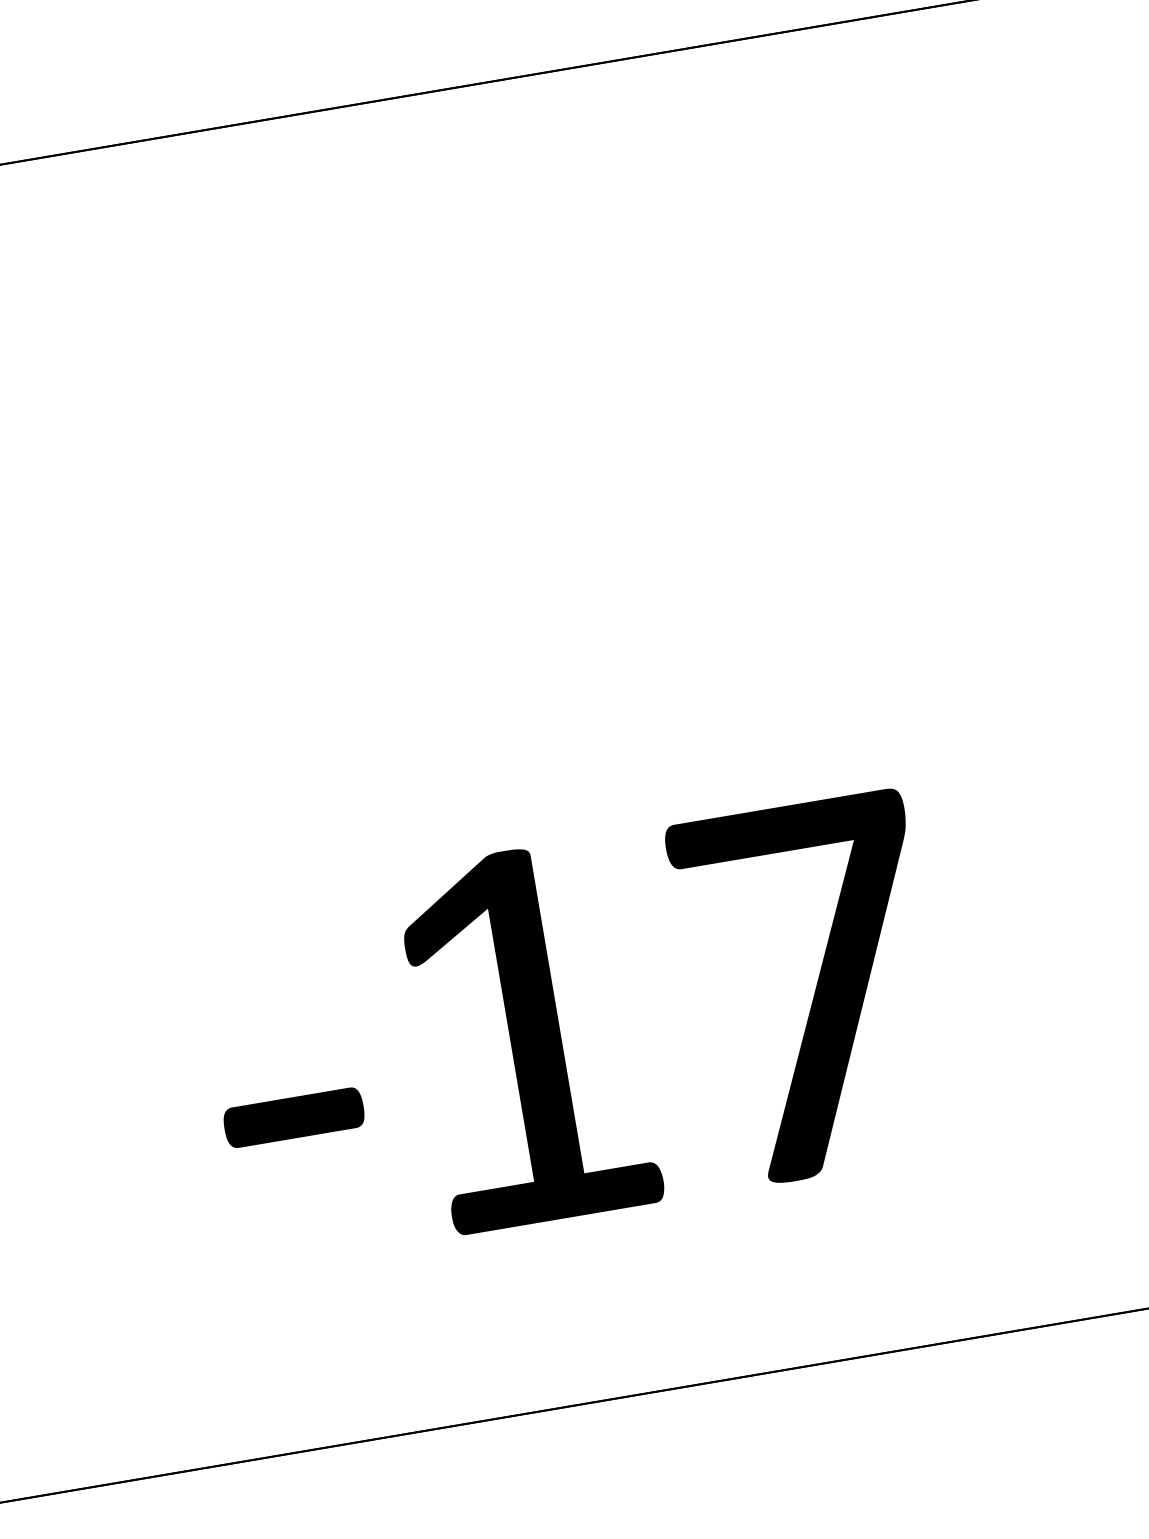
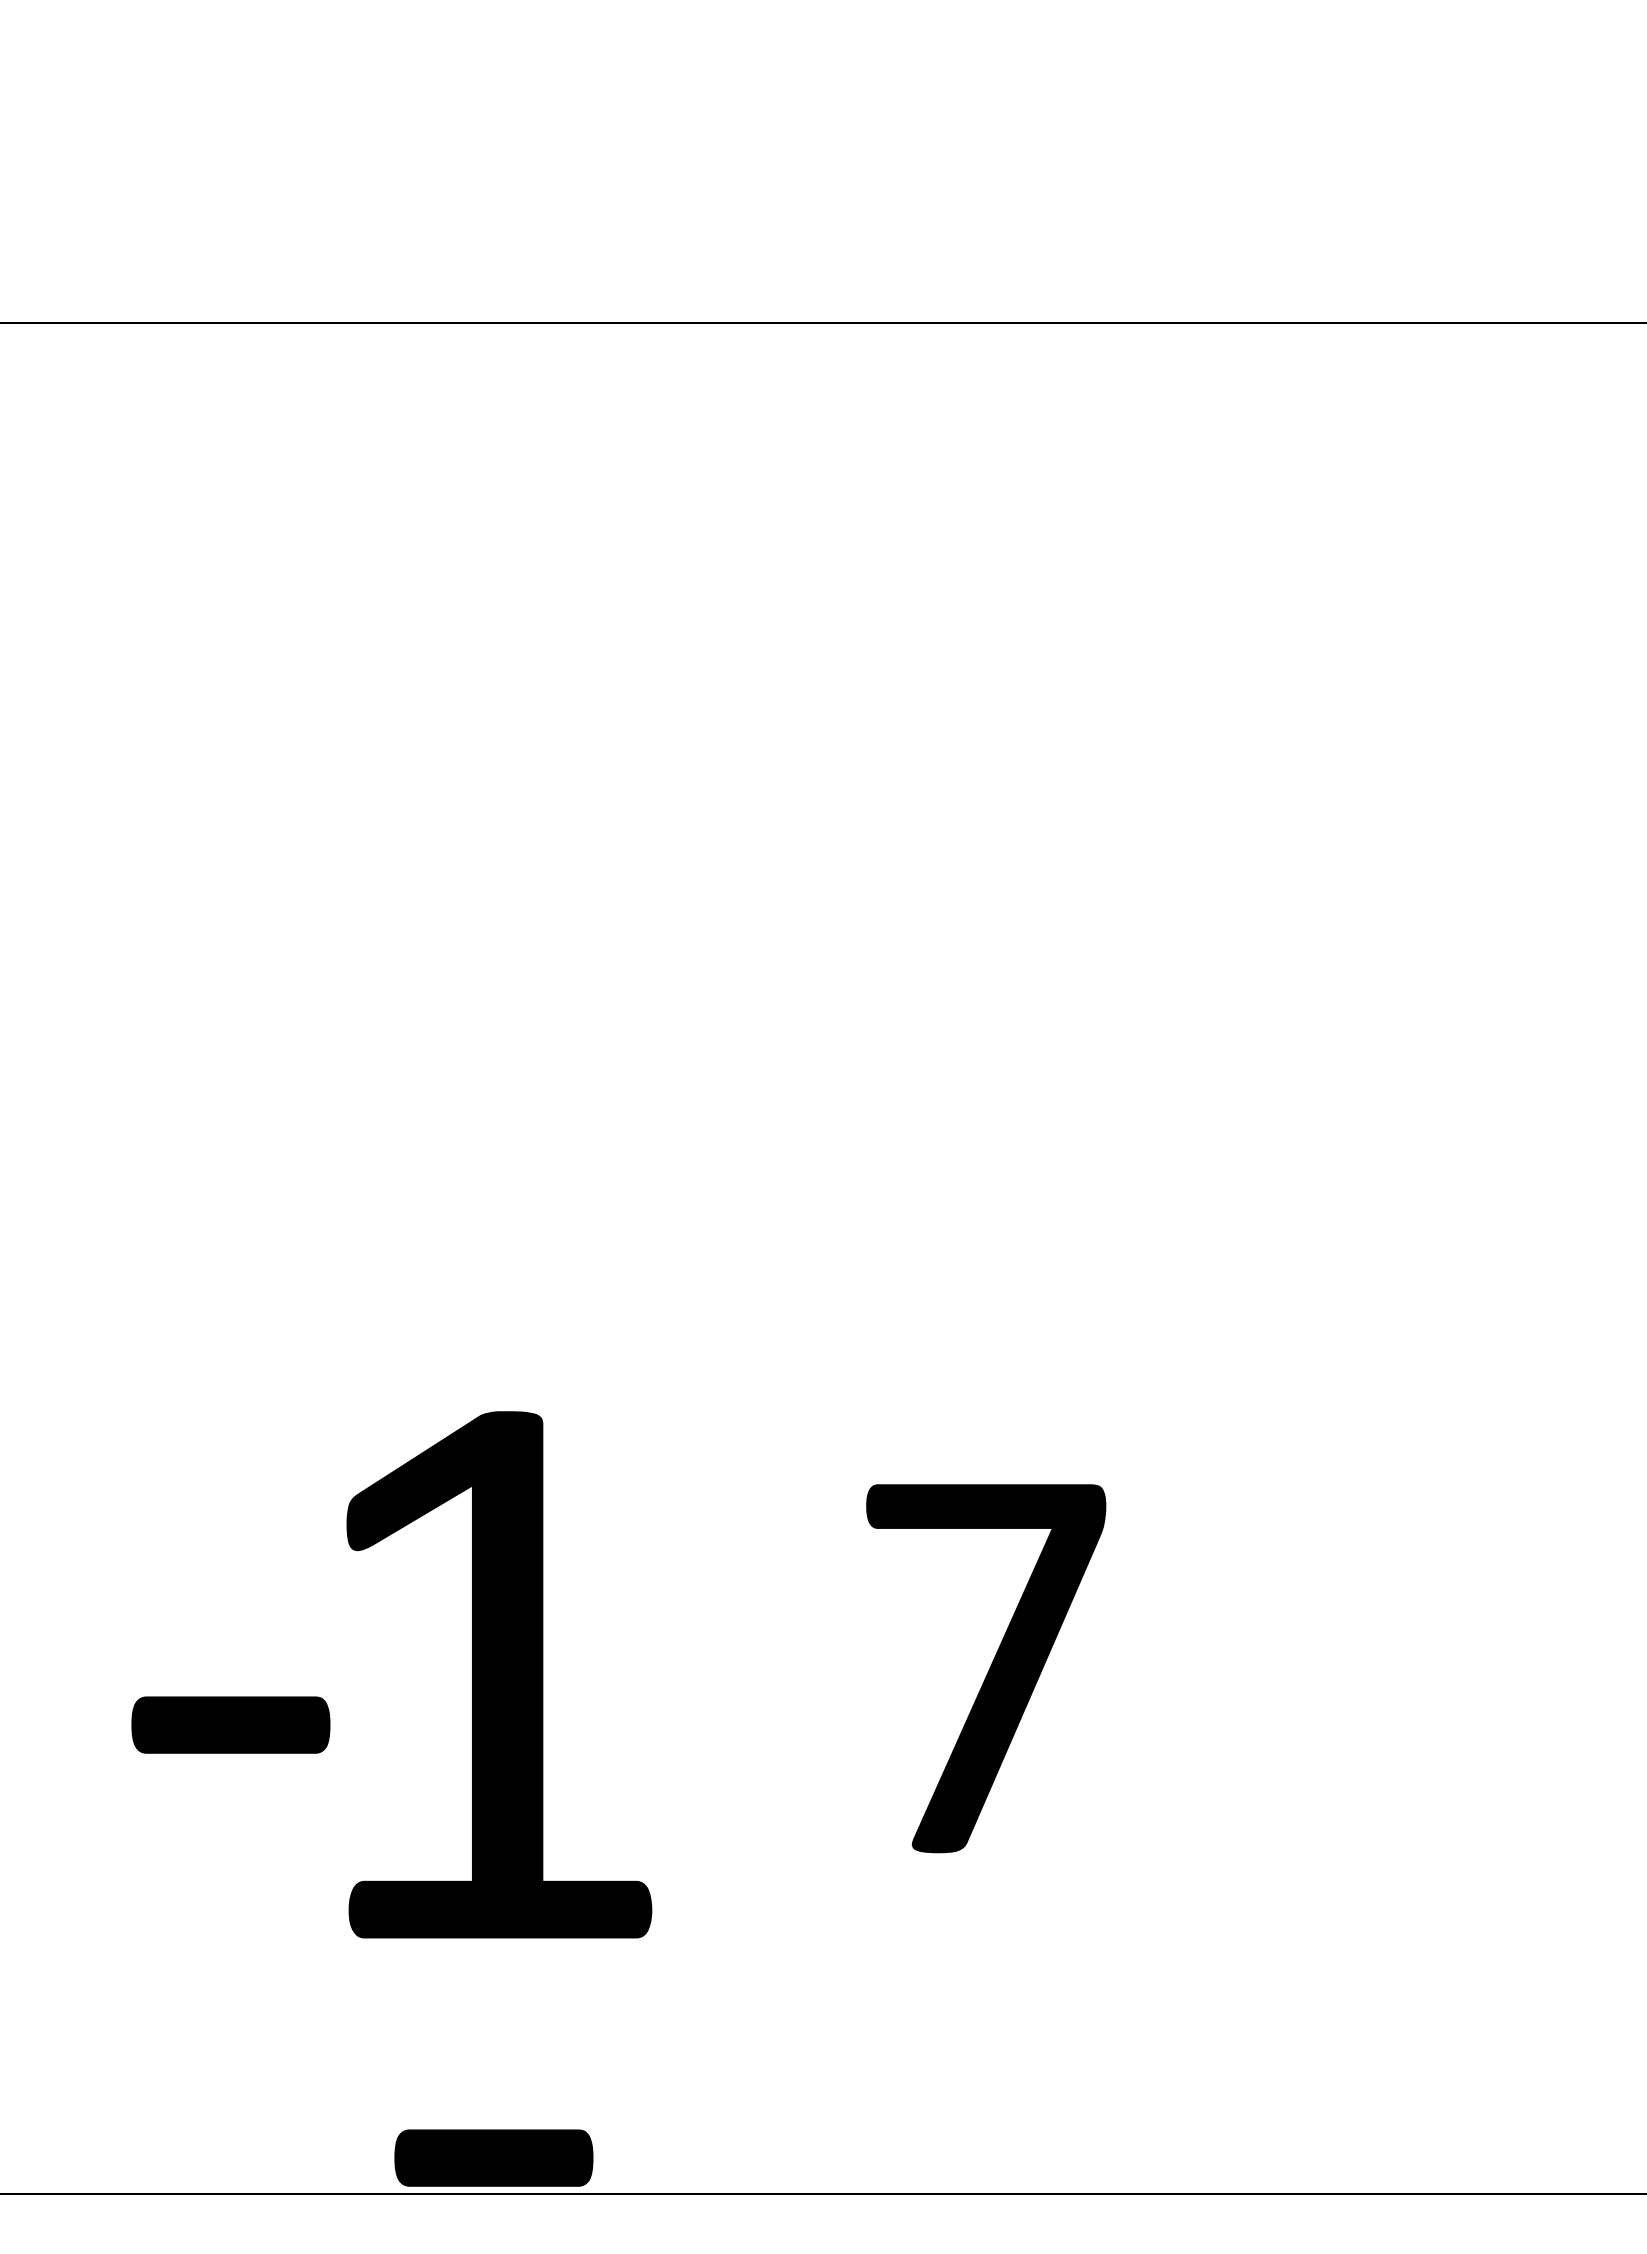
part: (812, 989) -> (986, 1668), size x0.7
part: (529, 1035) -> (499, 1674), moved
part: (527, 1387) -> (493, 2157), added

